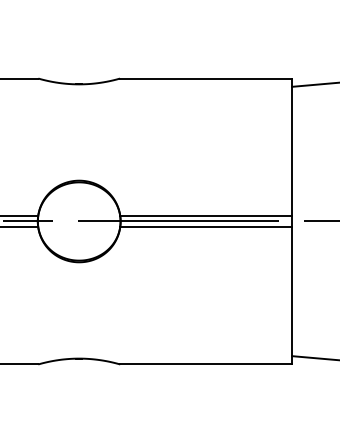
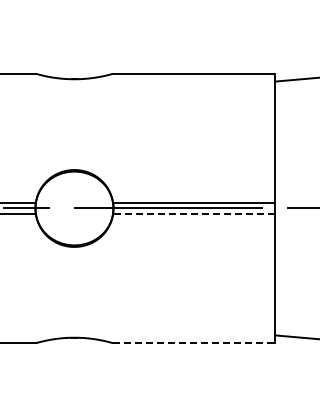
line: (206, 227) -> (194, 214), solid -> dashed
line: (206, 364) -> (194, 343), solid -> dashed

